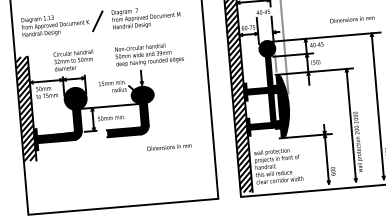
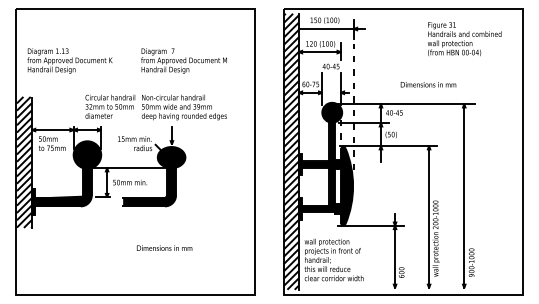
text: (352, 19) -> (428, 84), moved
line: (98, 21) -> (123, 60), removed
text: (74, 60) -> (110, 106), moved
text: (169, 146) -> (164, 247), moved

